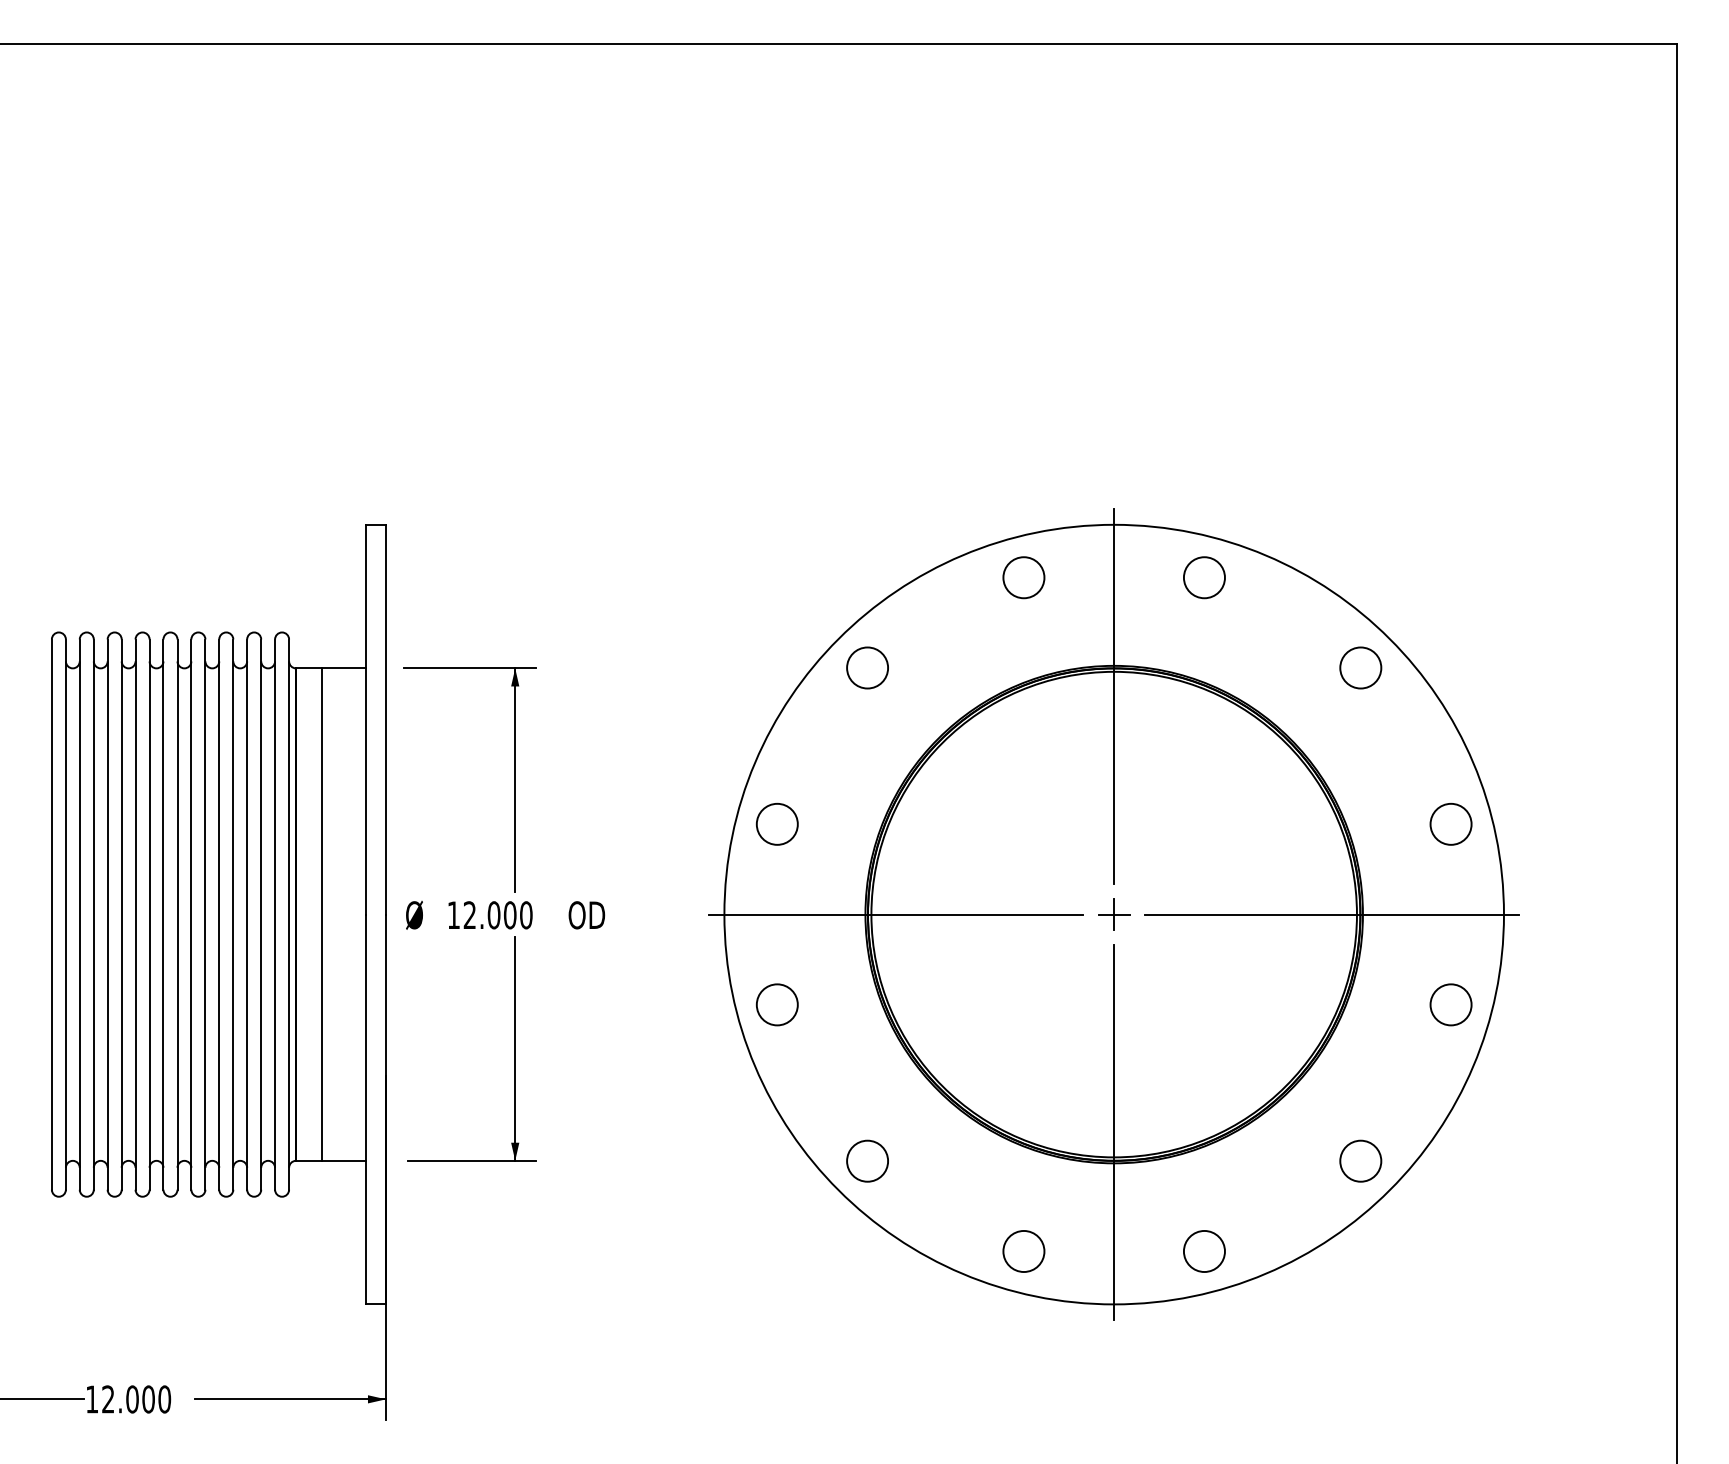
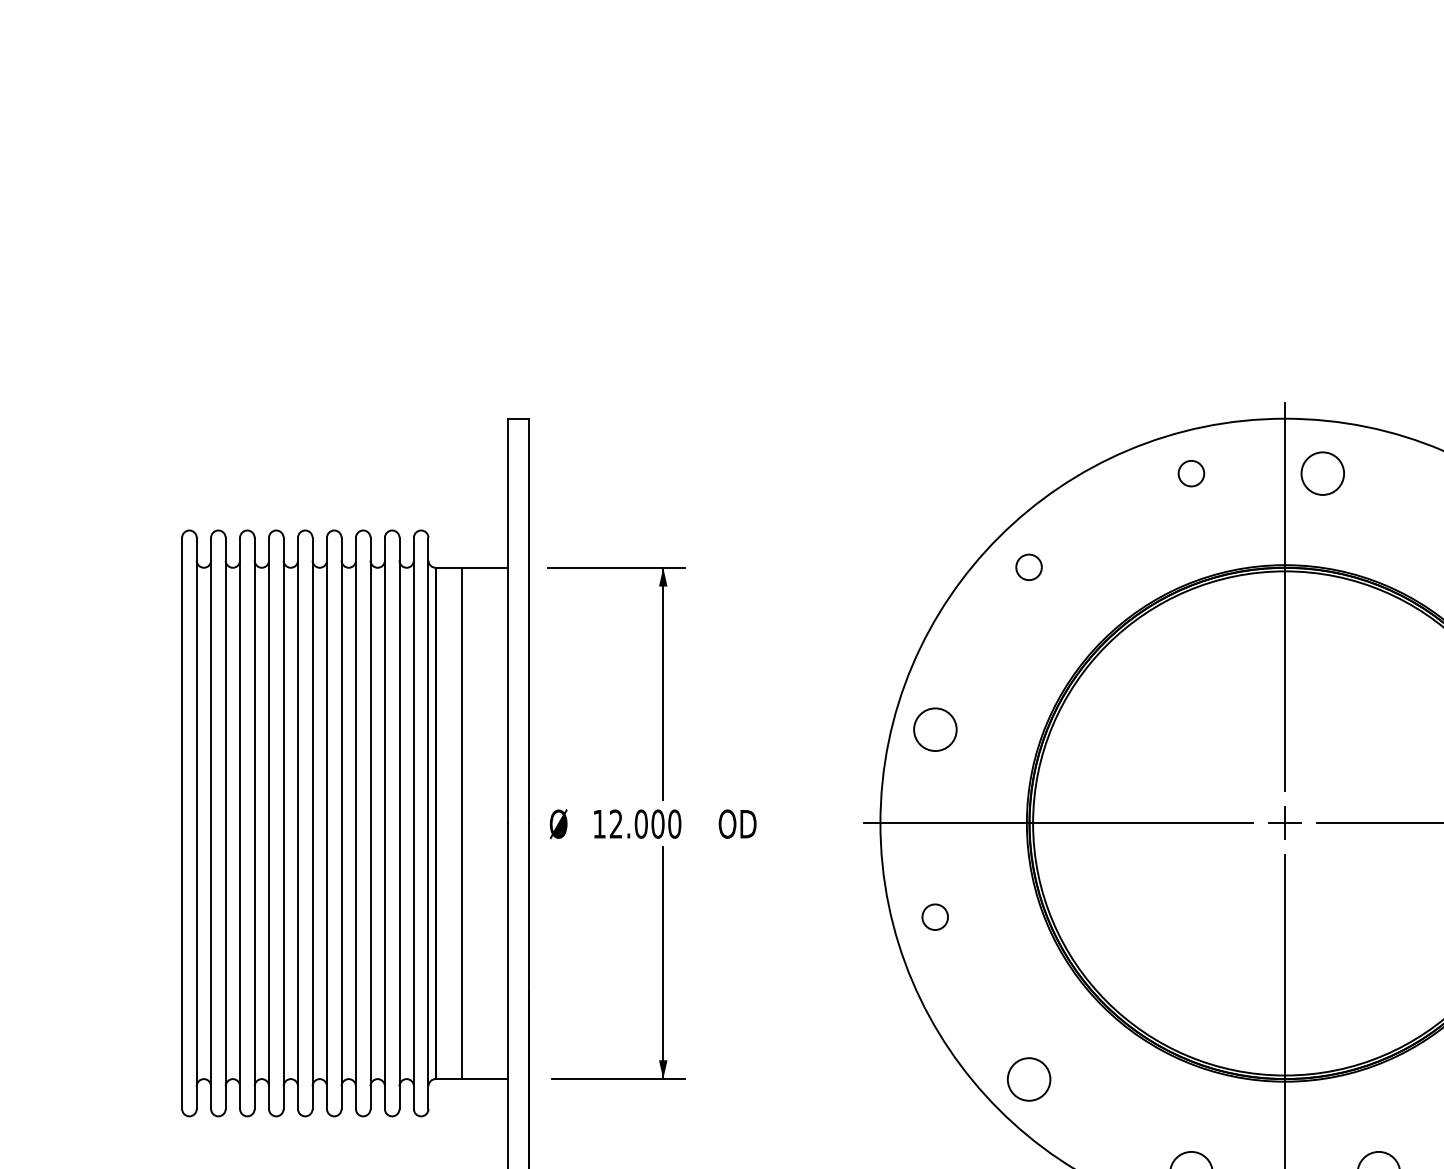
circle: (1023, 577) -> (1190, 473), size x0.6
circle: (1204, 577) -> (1322, 473), moved
circle: (867, 667) -> (1029, 566), size x0.6
circle: (776, 1004) -> (934, 916), size x0.6

